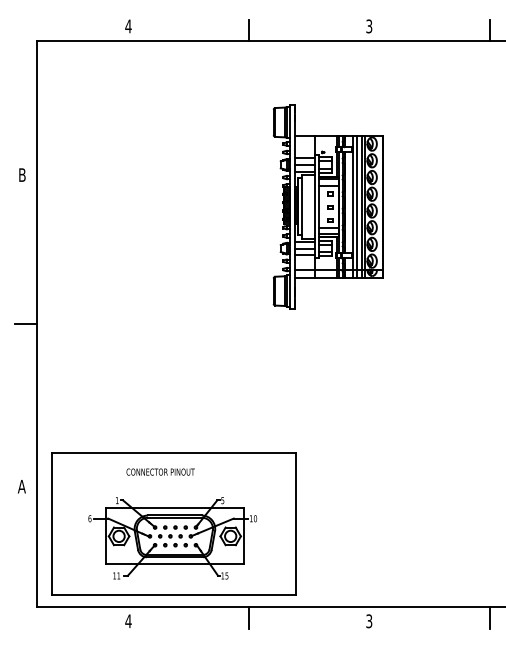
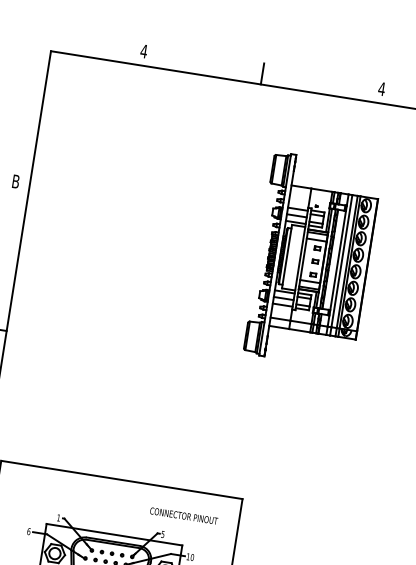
text: (369, 26) -> (382, 89), 3 -> 4
text: (160, 471) -> (183, 515), moved

